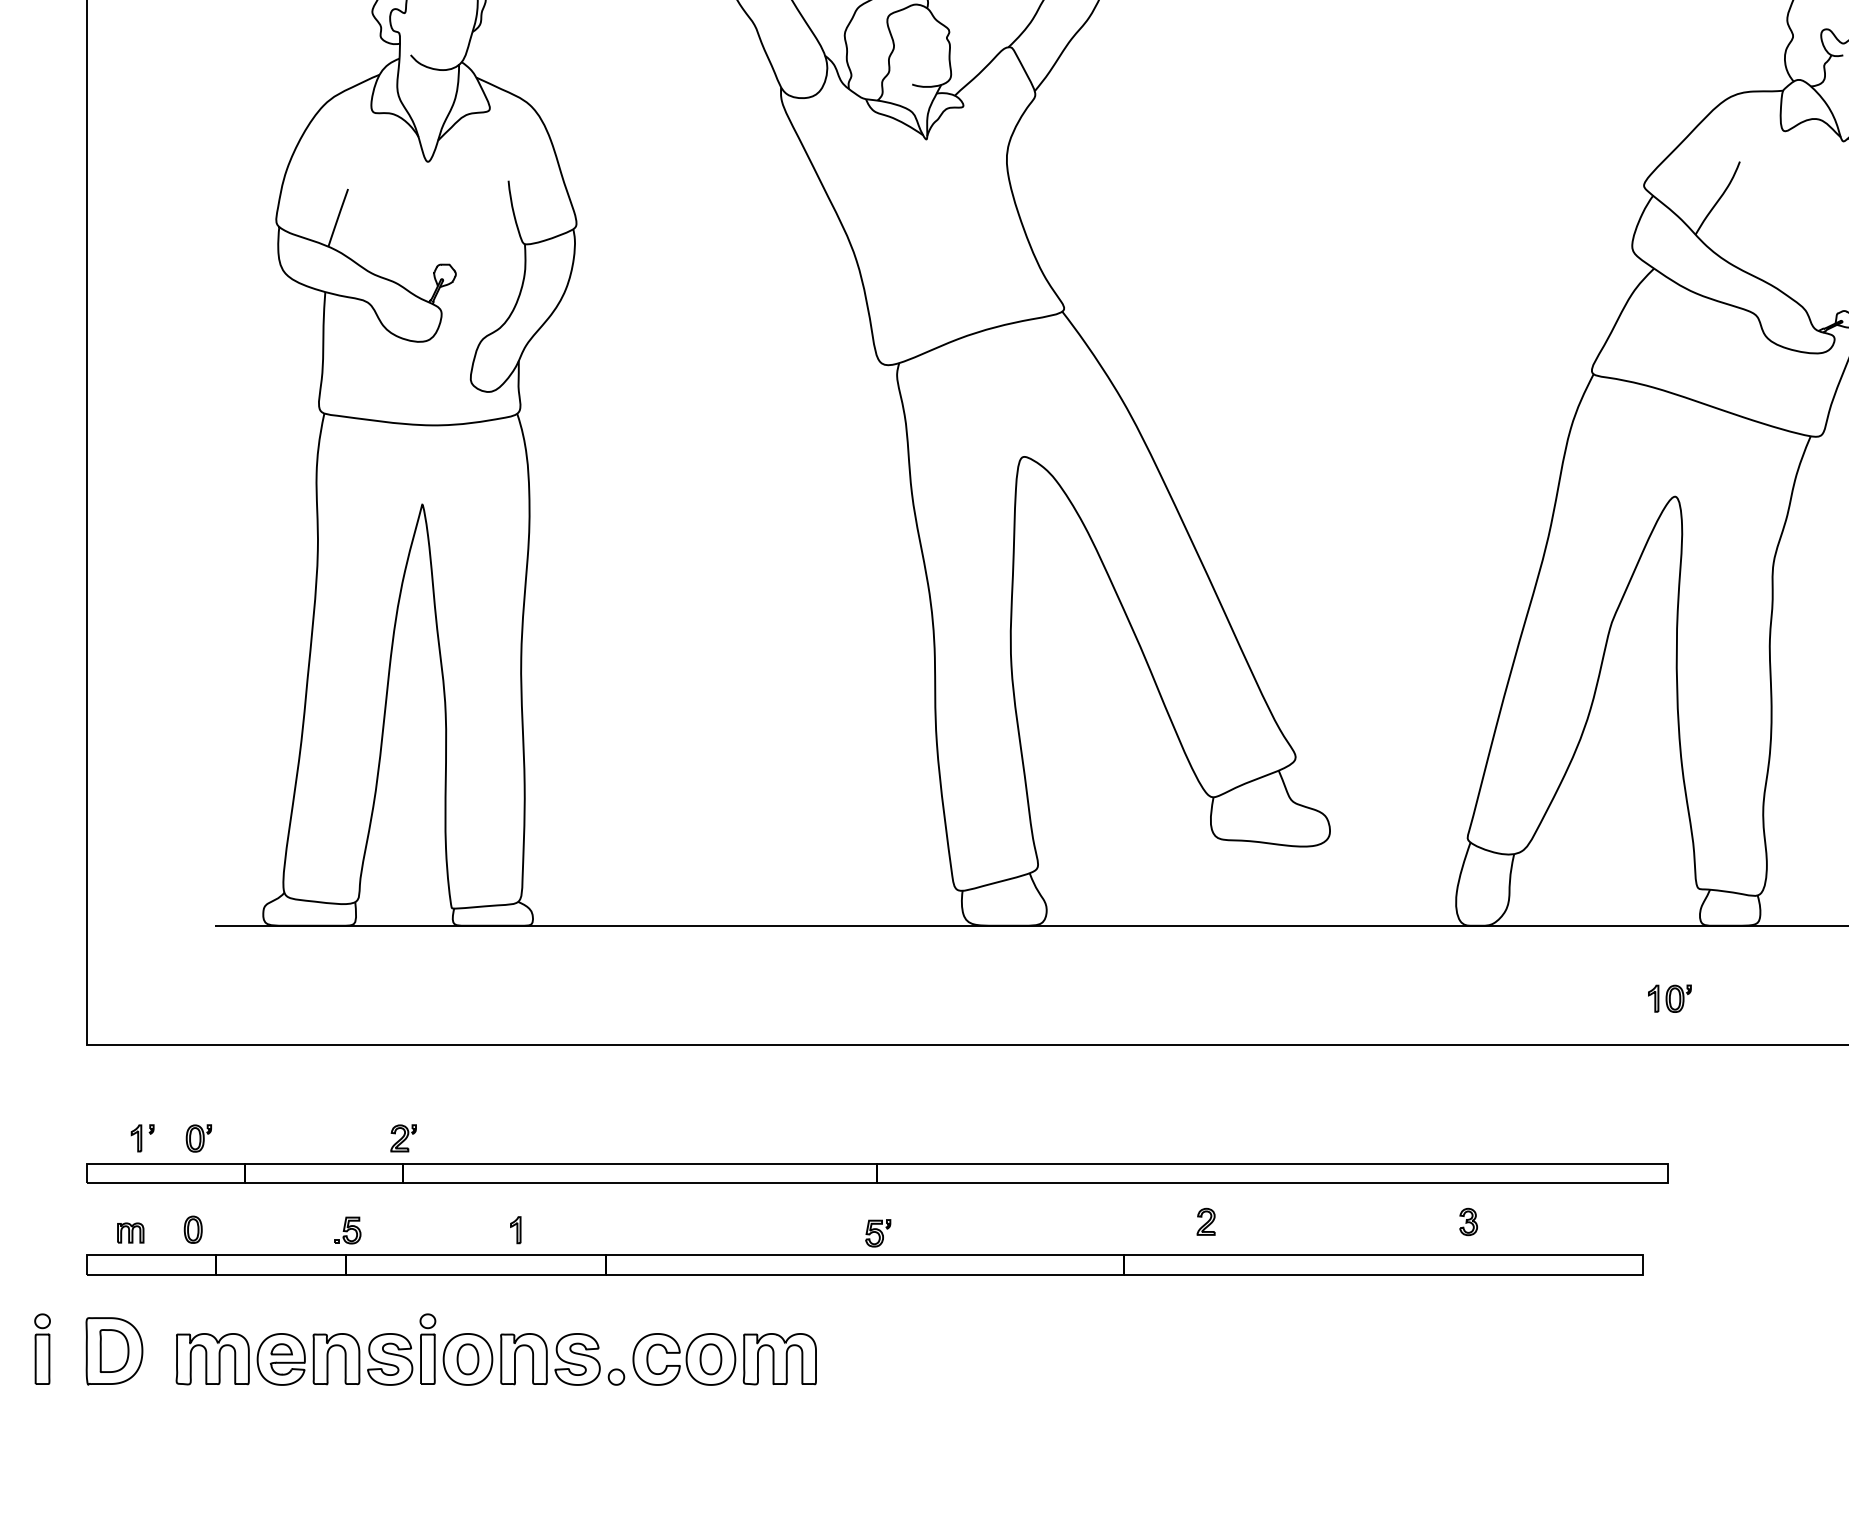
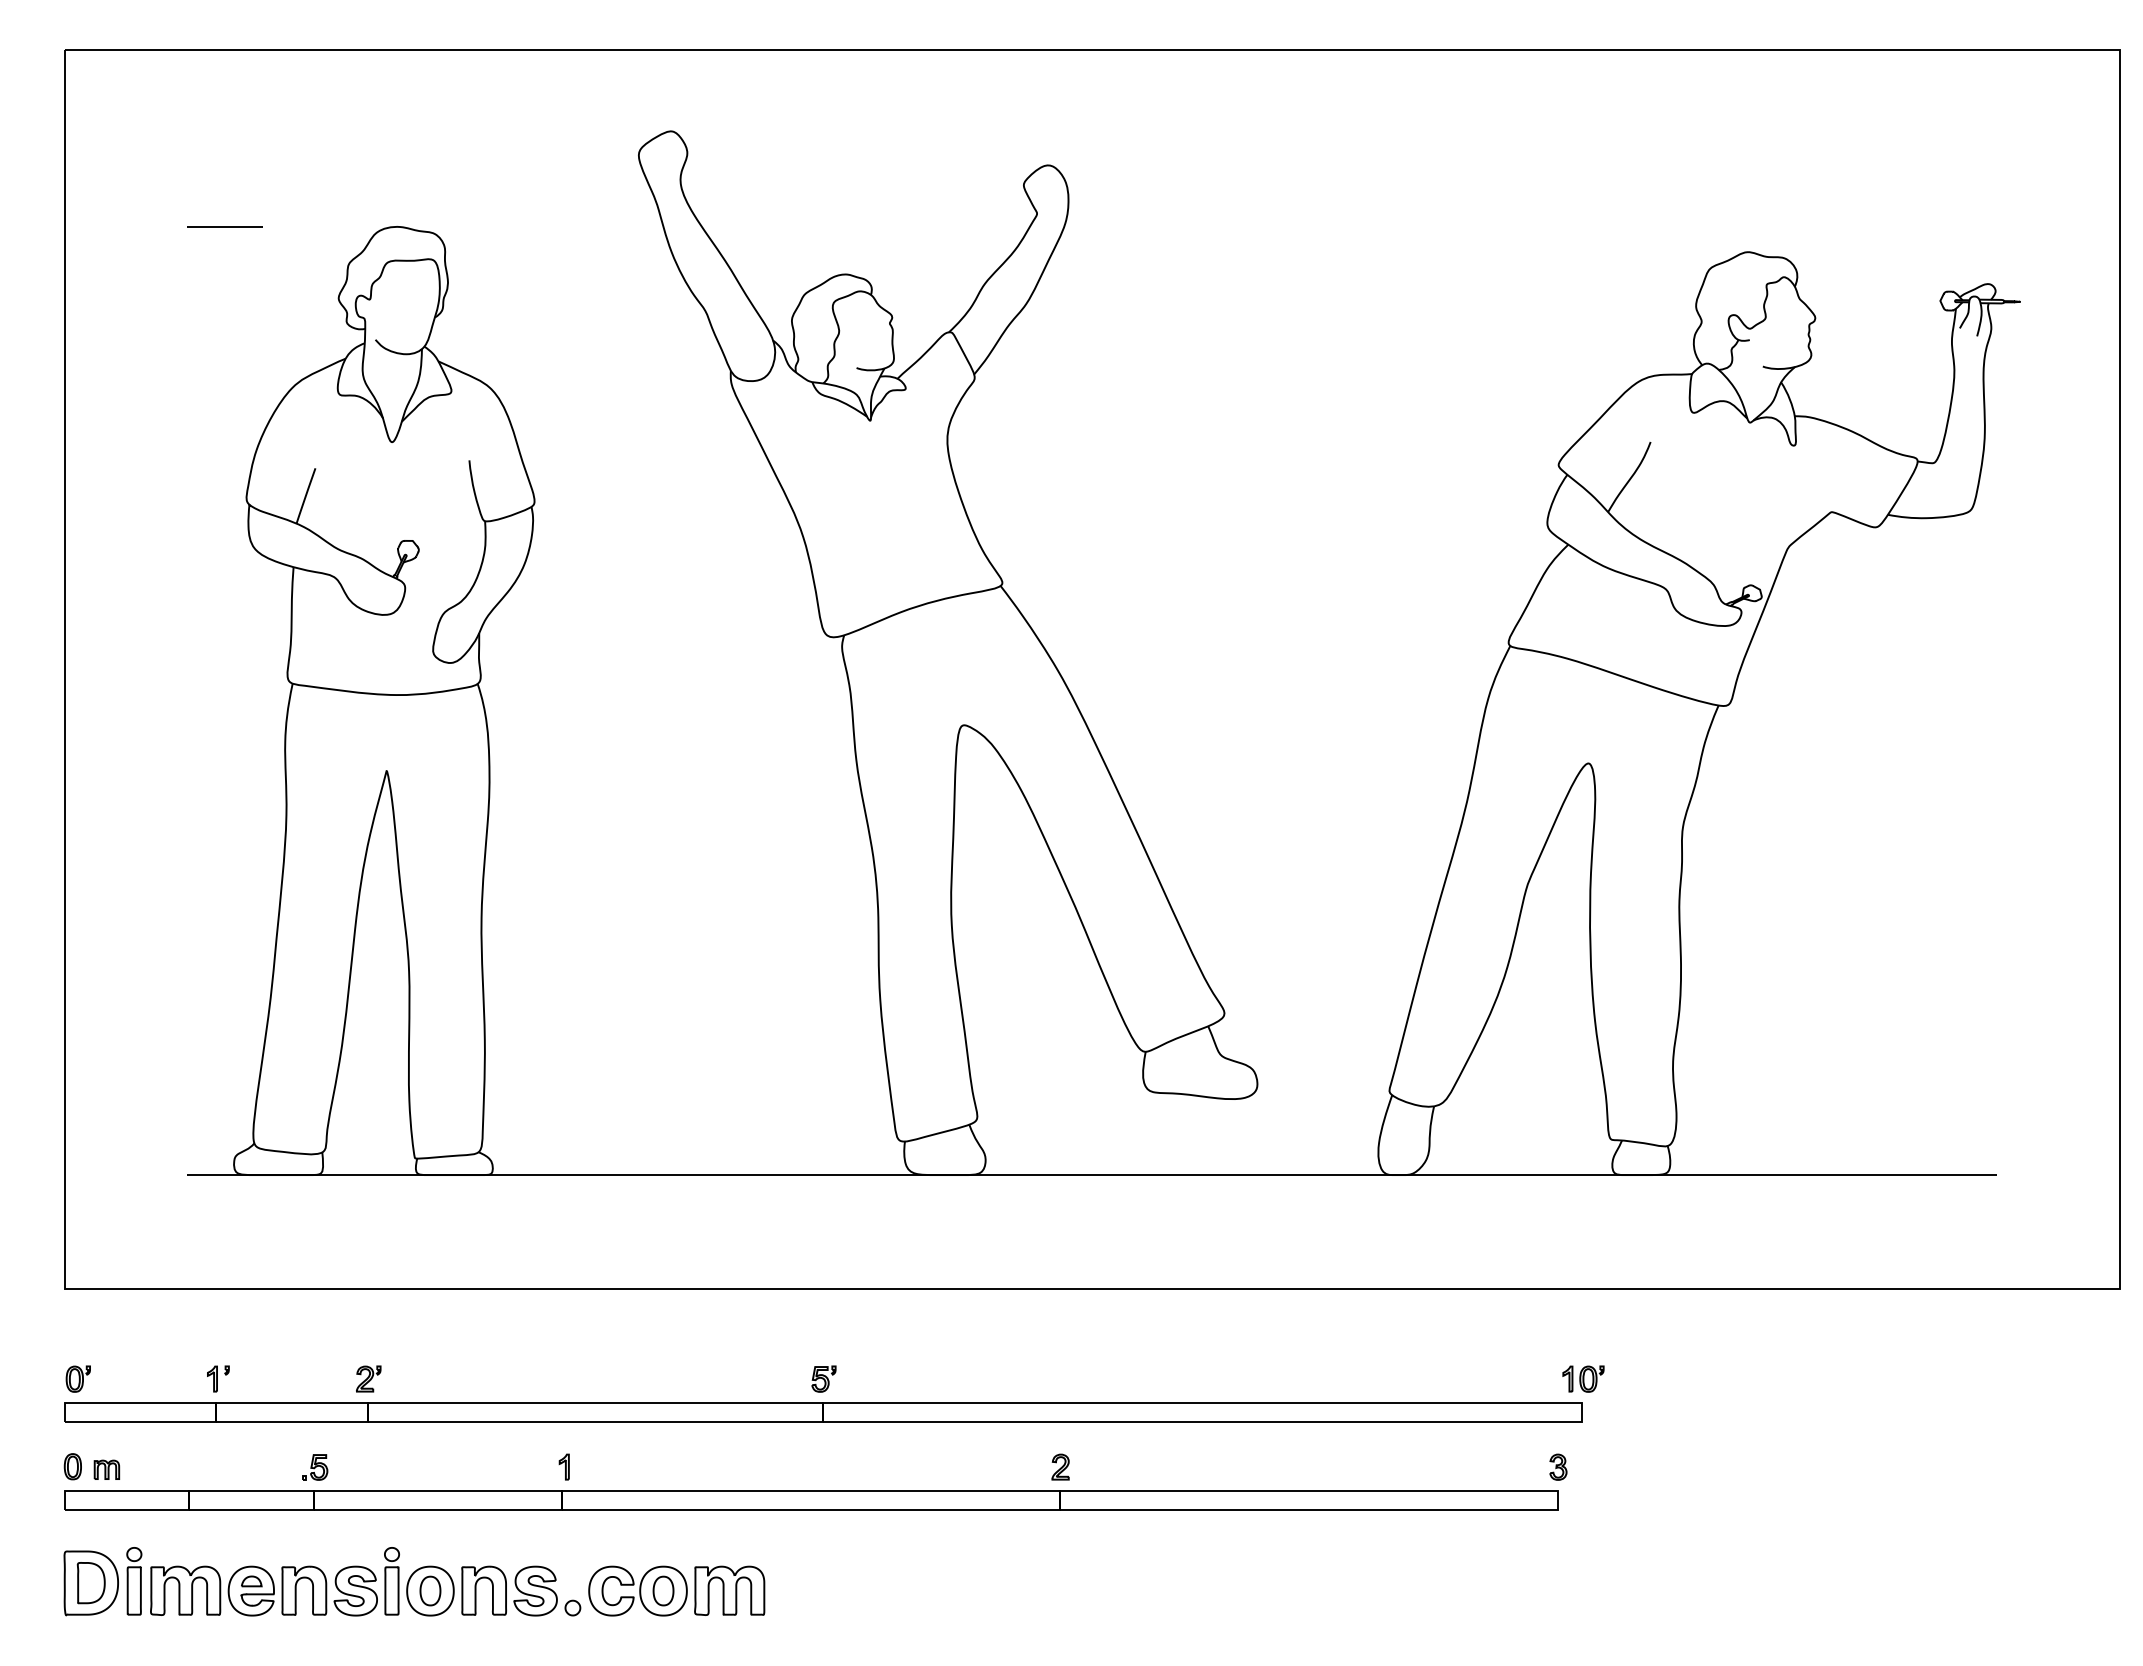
part: (1669, 998) -> (1583, 1378), moved
part: (142, 1137) -> (218, 1378), moved
part: (198, 1137) -> (77, 1378), moved
part: (1206, 1221) -> (1060, 1466), moved
part: (1468, 1221) -> (1558, 1466), moved
part: (192, 1229) -> (72, 1466), moved
part: (514, 1229) -> (563, 1466), moved
part: (877, 1232) -> (823, 1378), moved
part: (42, 1349) -> (134, 1581), moved

